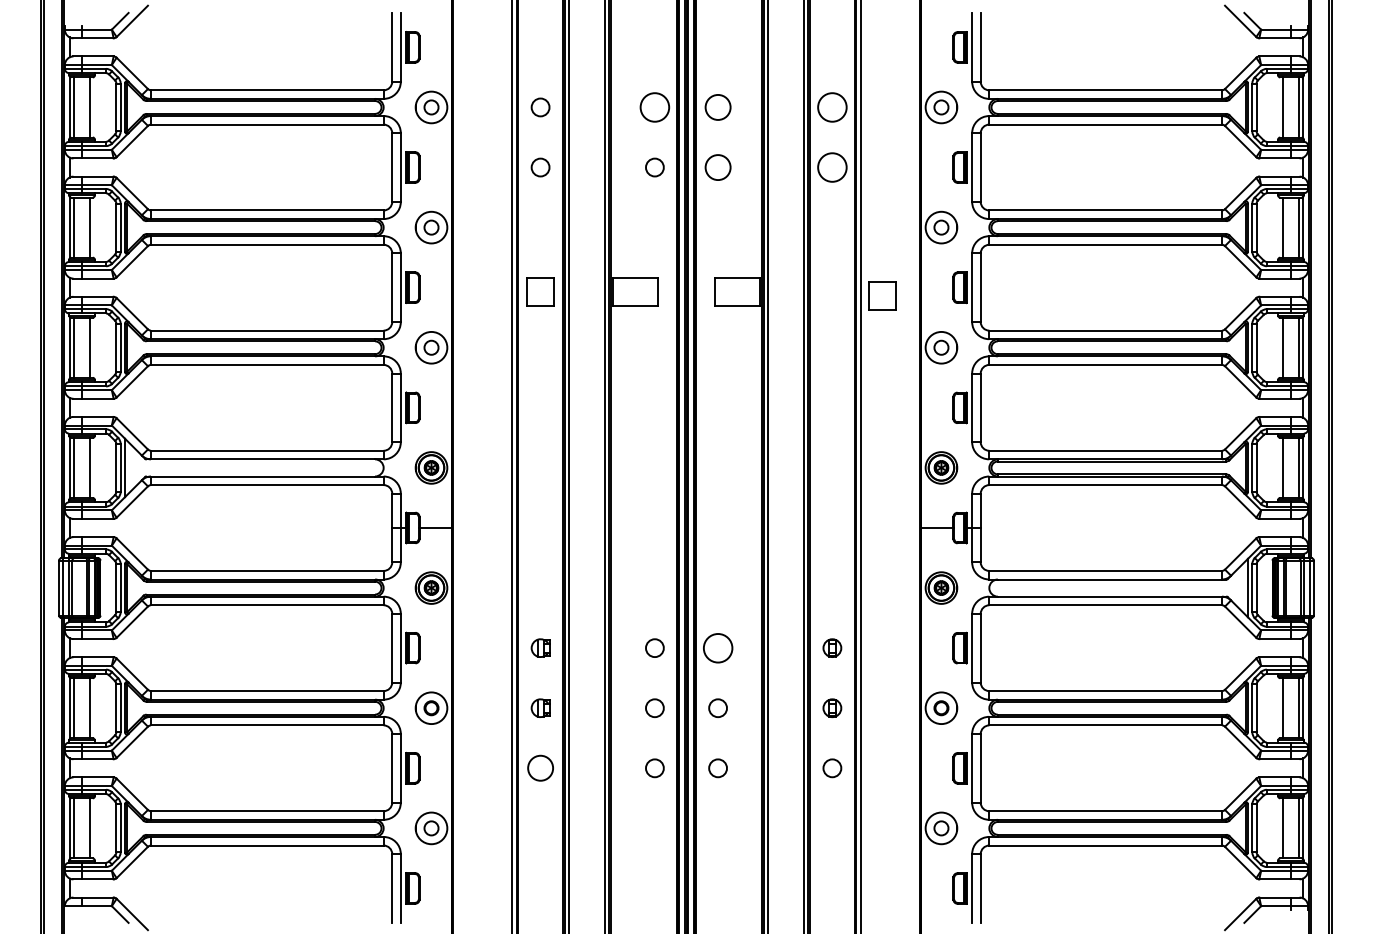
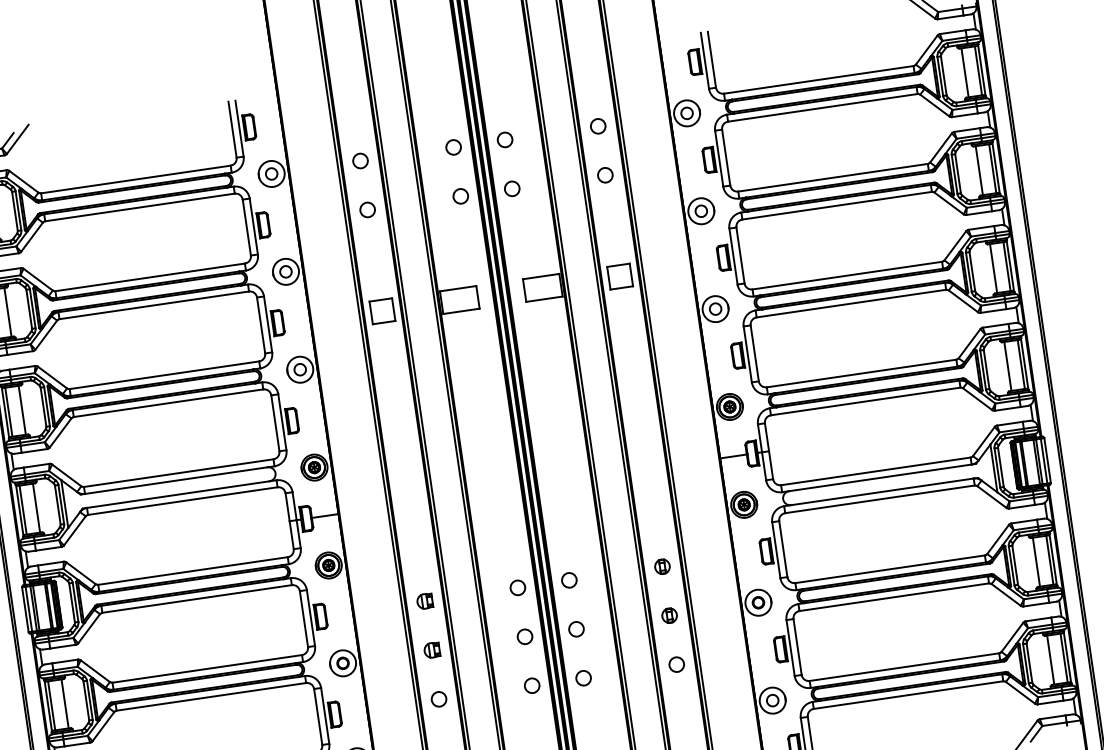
circle: (654, 107) -> (453, 147), size x0.62
circle: (717, 107) -> (504, 140), size x0.71
circle: (832, 107) -> (598, 126), size x0.62
circle: (717, 167) -> (511, 188), size x0.71
circle: (832, 167) -> (605, 175), size x0.62
part: (882, 295) -> (620, 276), moved
circle: (717, 647) -> (568, 579), size x0.62
circle: (540, 768) -> (439, 699), size x0.71

